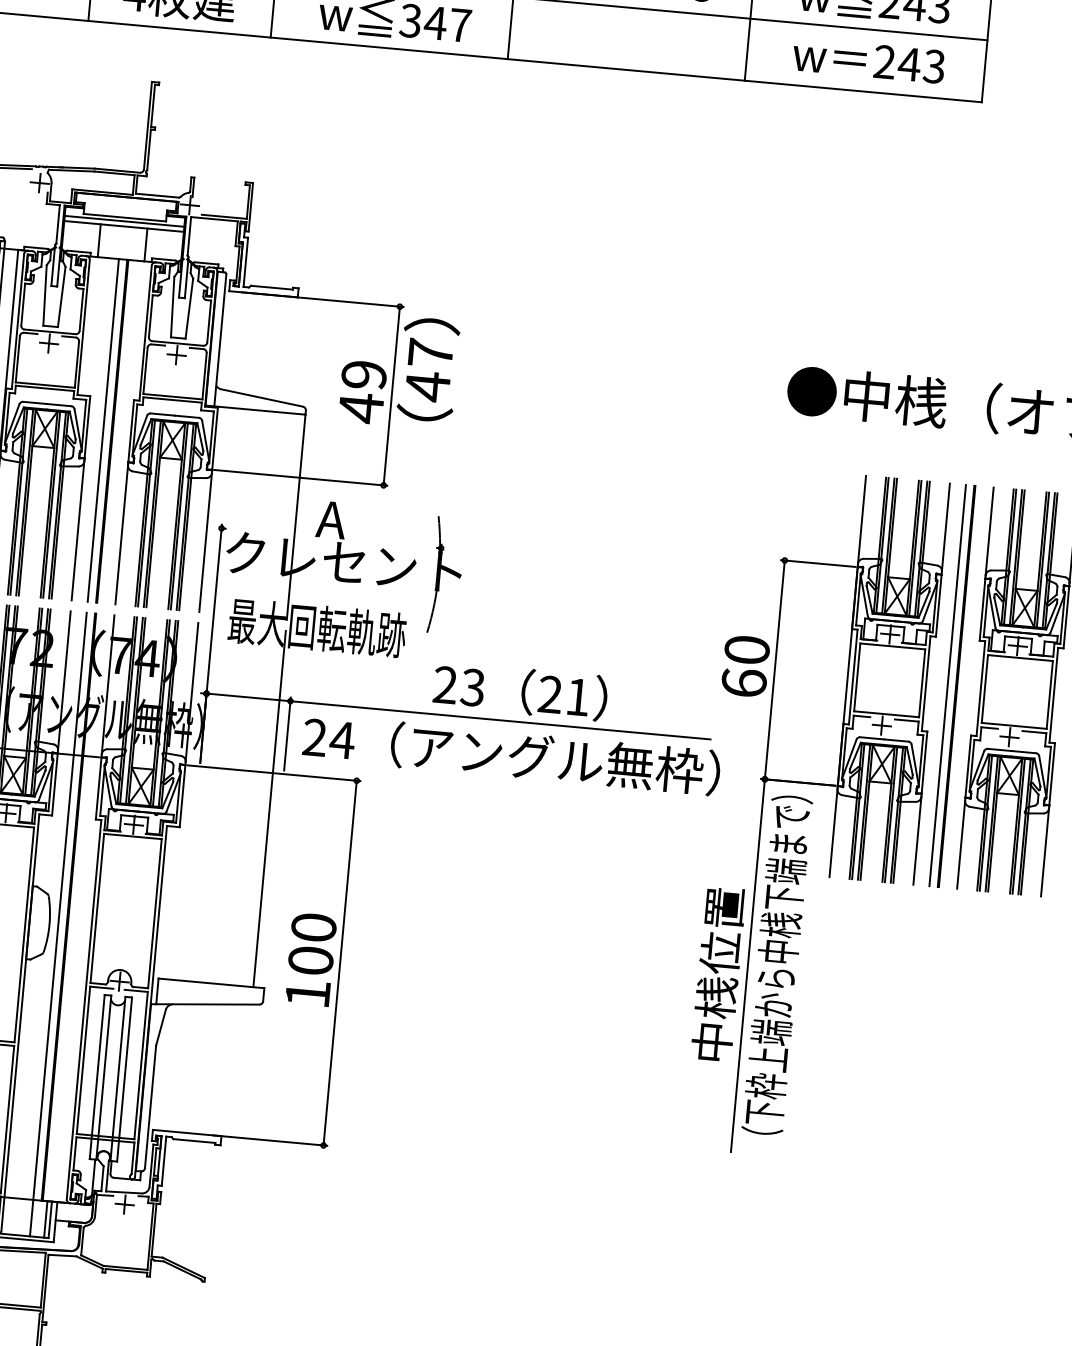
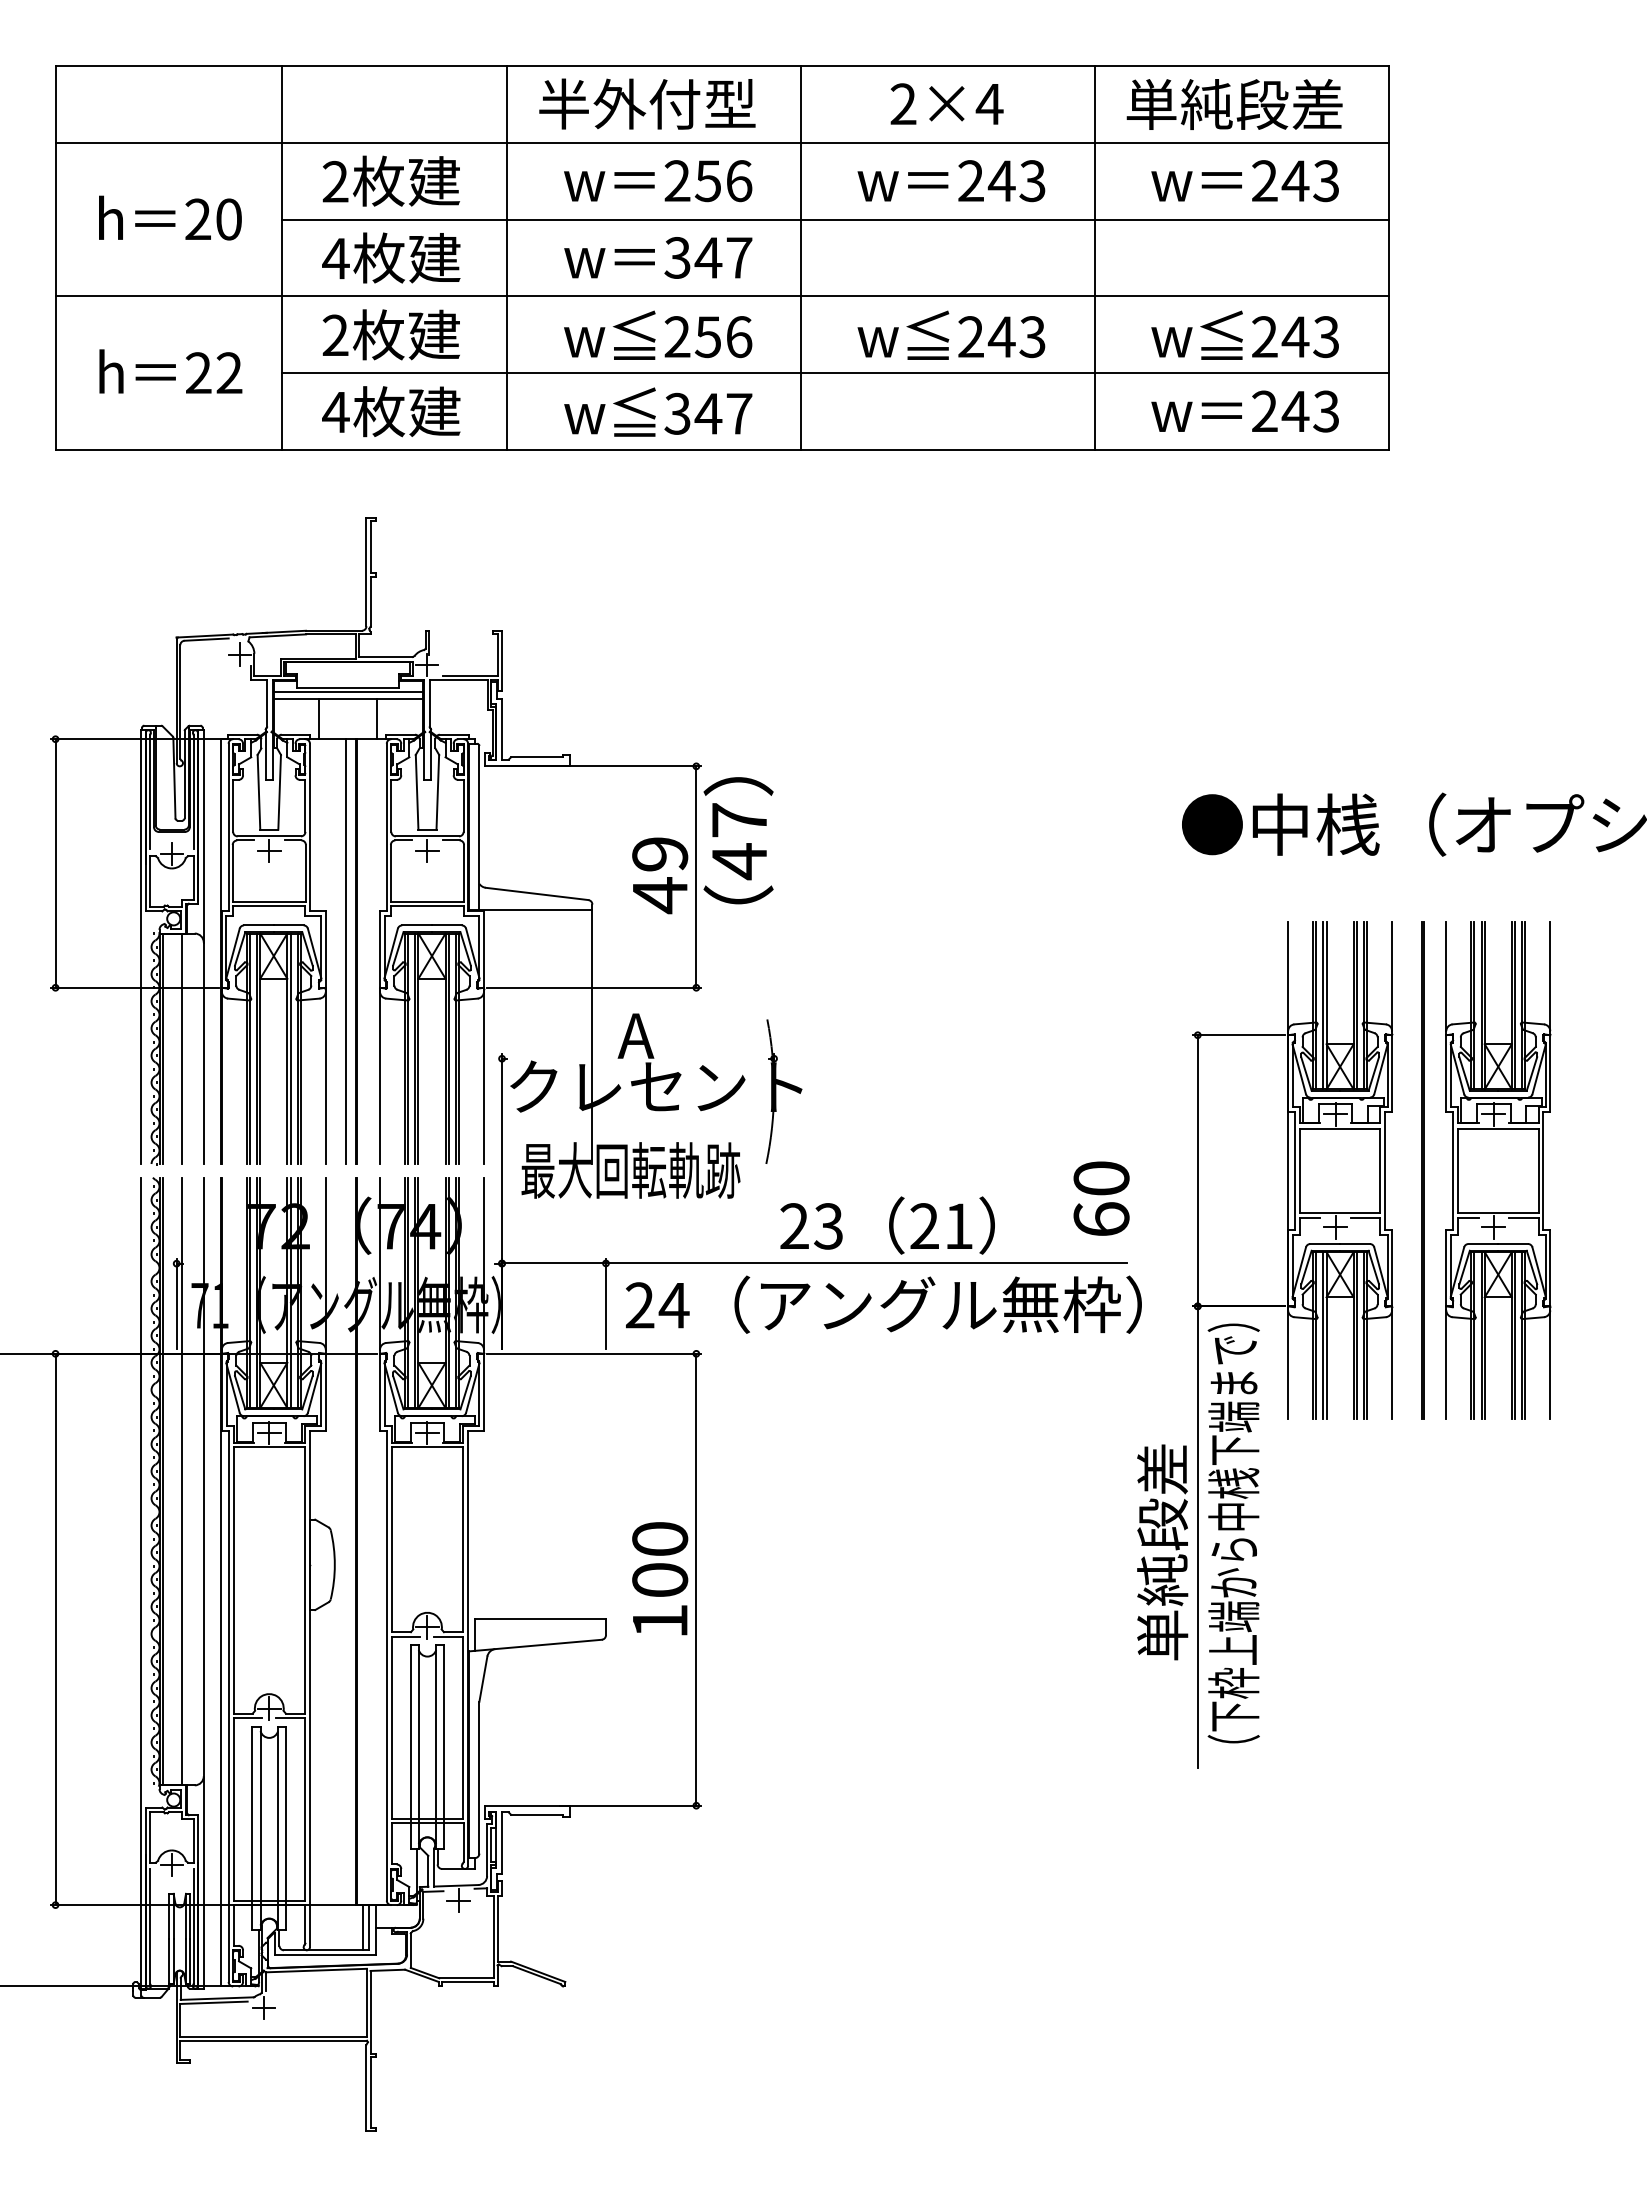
text: (745, 666) -> (1101, 1198), moved
line: (947, 685) -> (1411, 1170), removed
line: (269, 808) -> (592, 1397), removed
line: (58, 924) -> (345, 1563), removed
text: (718, 974) -> (1162, 1551), 中桟位置 -> 単純段差

